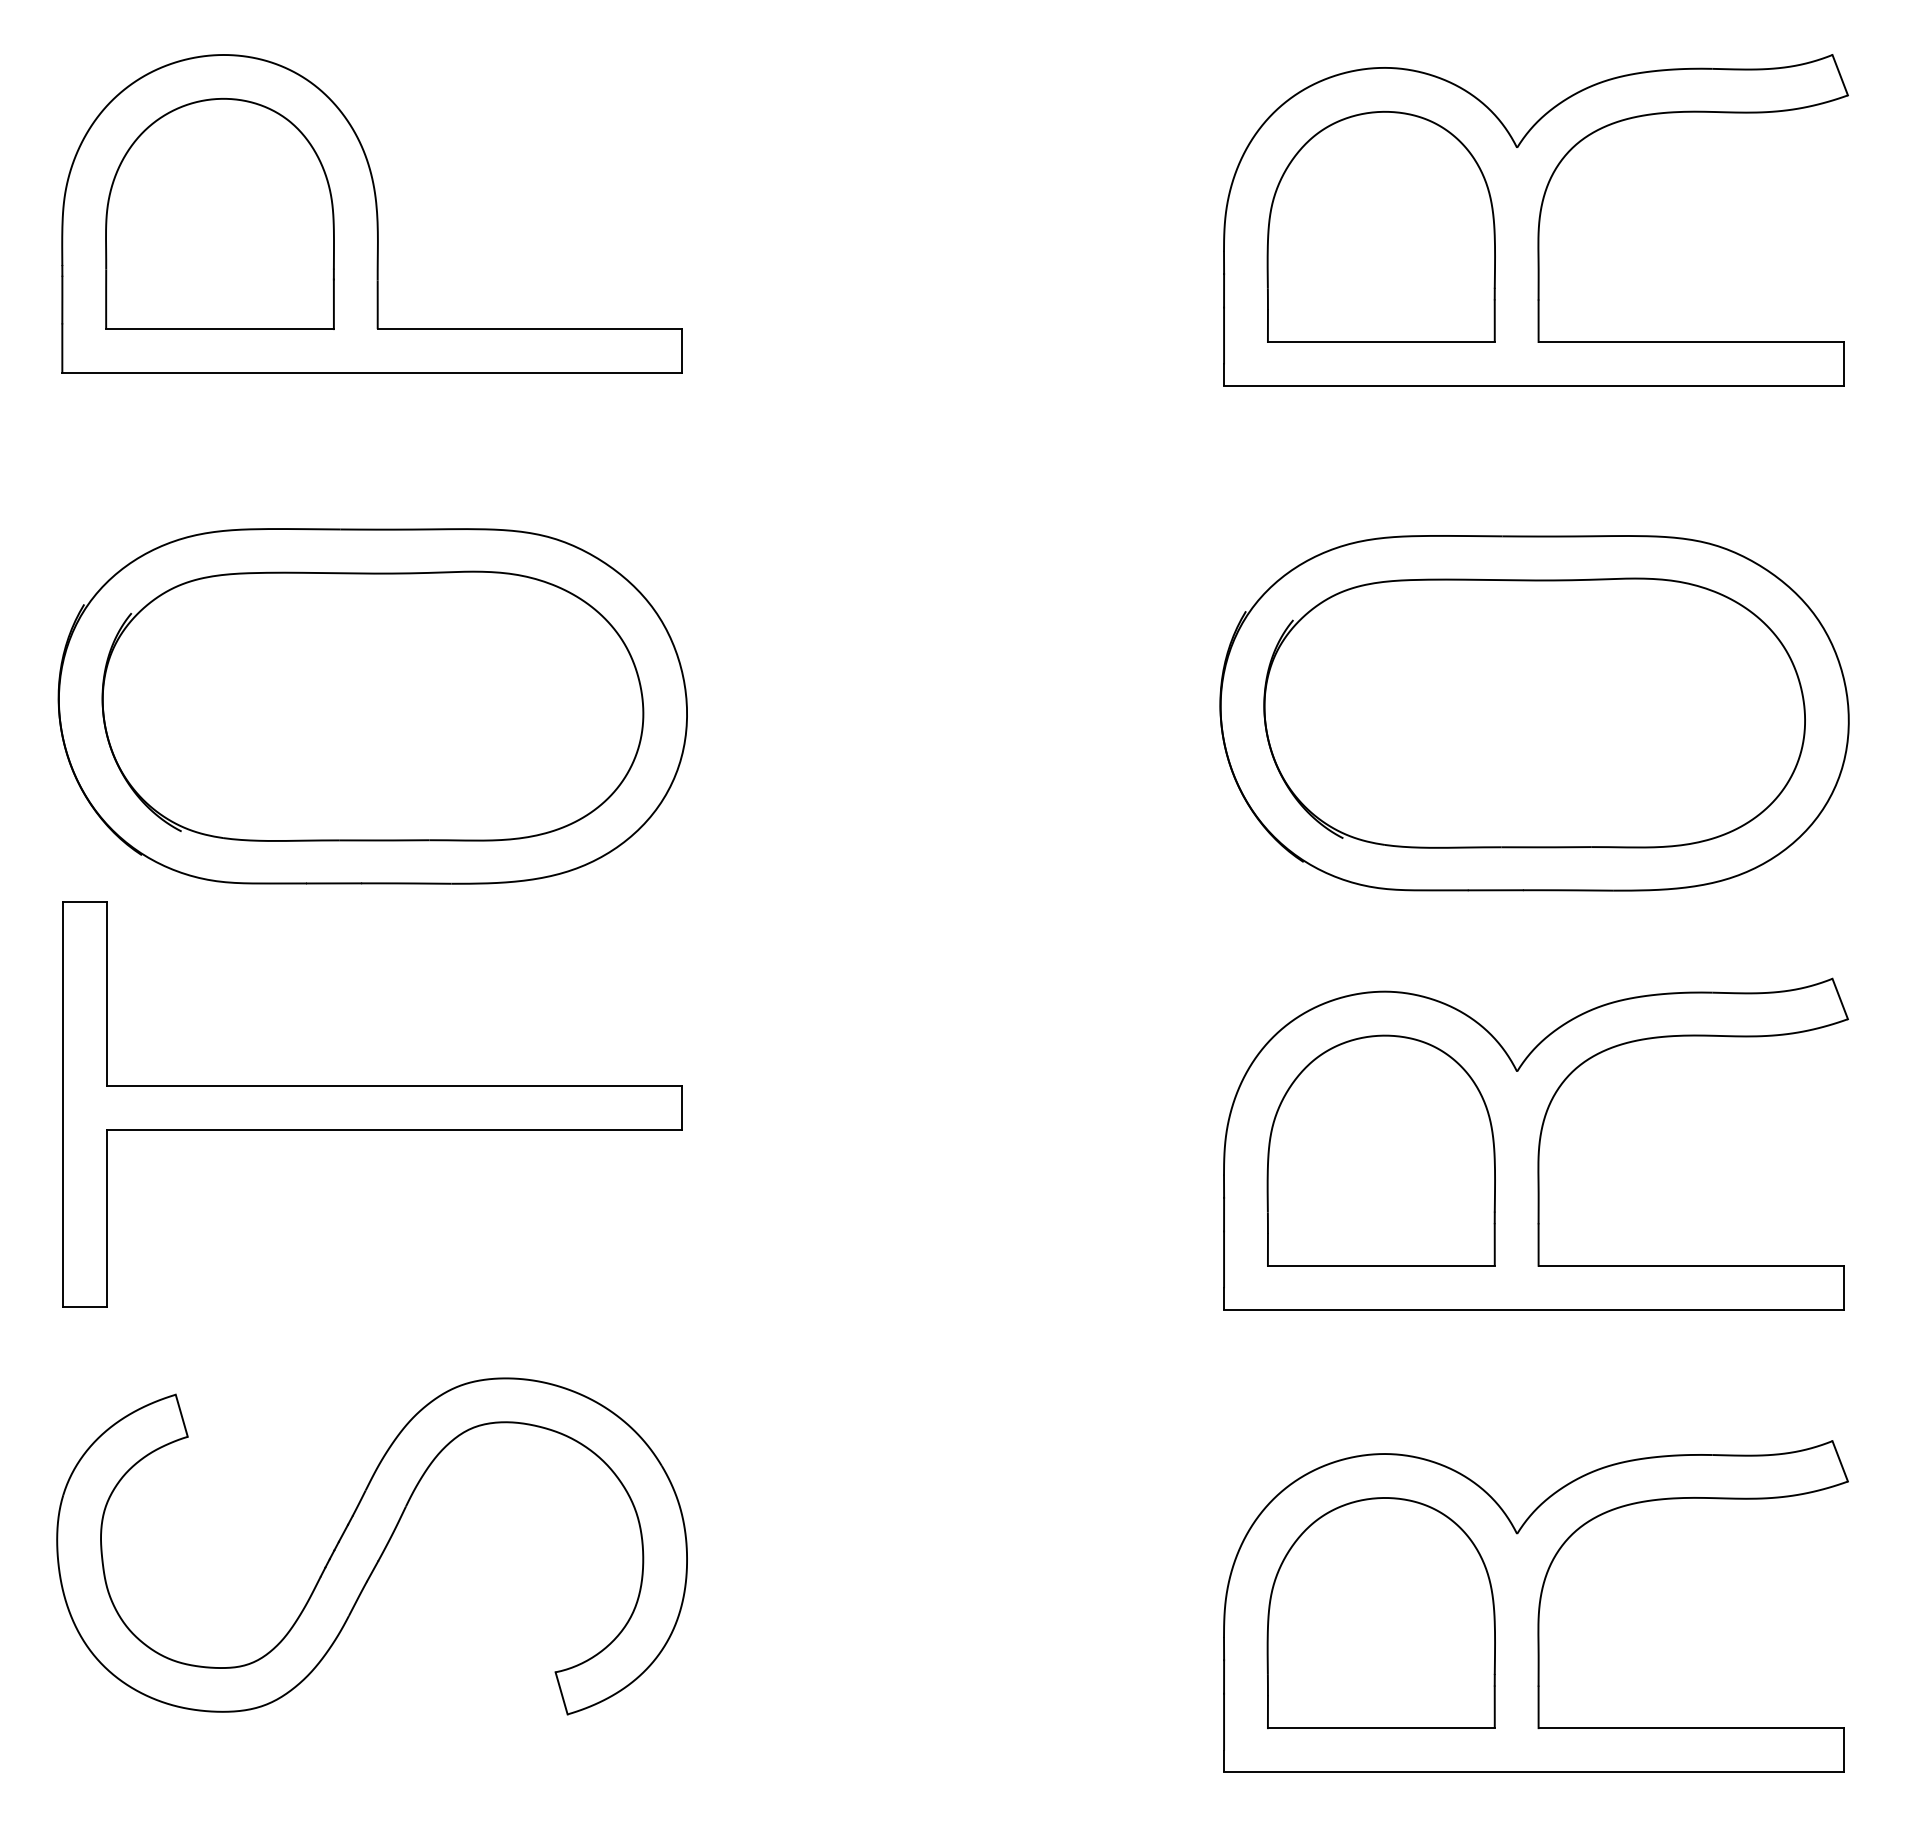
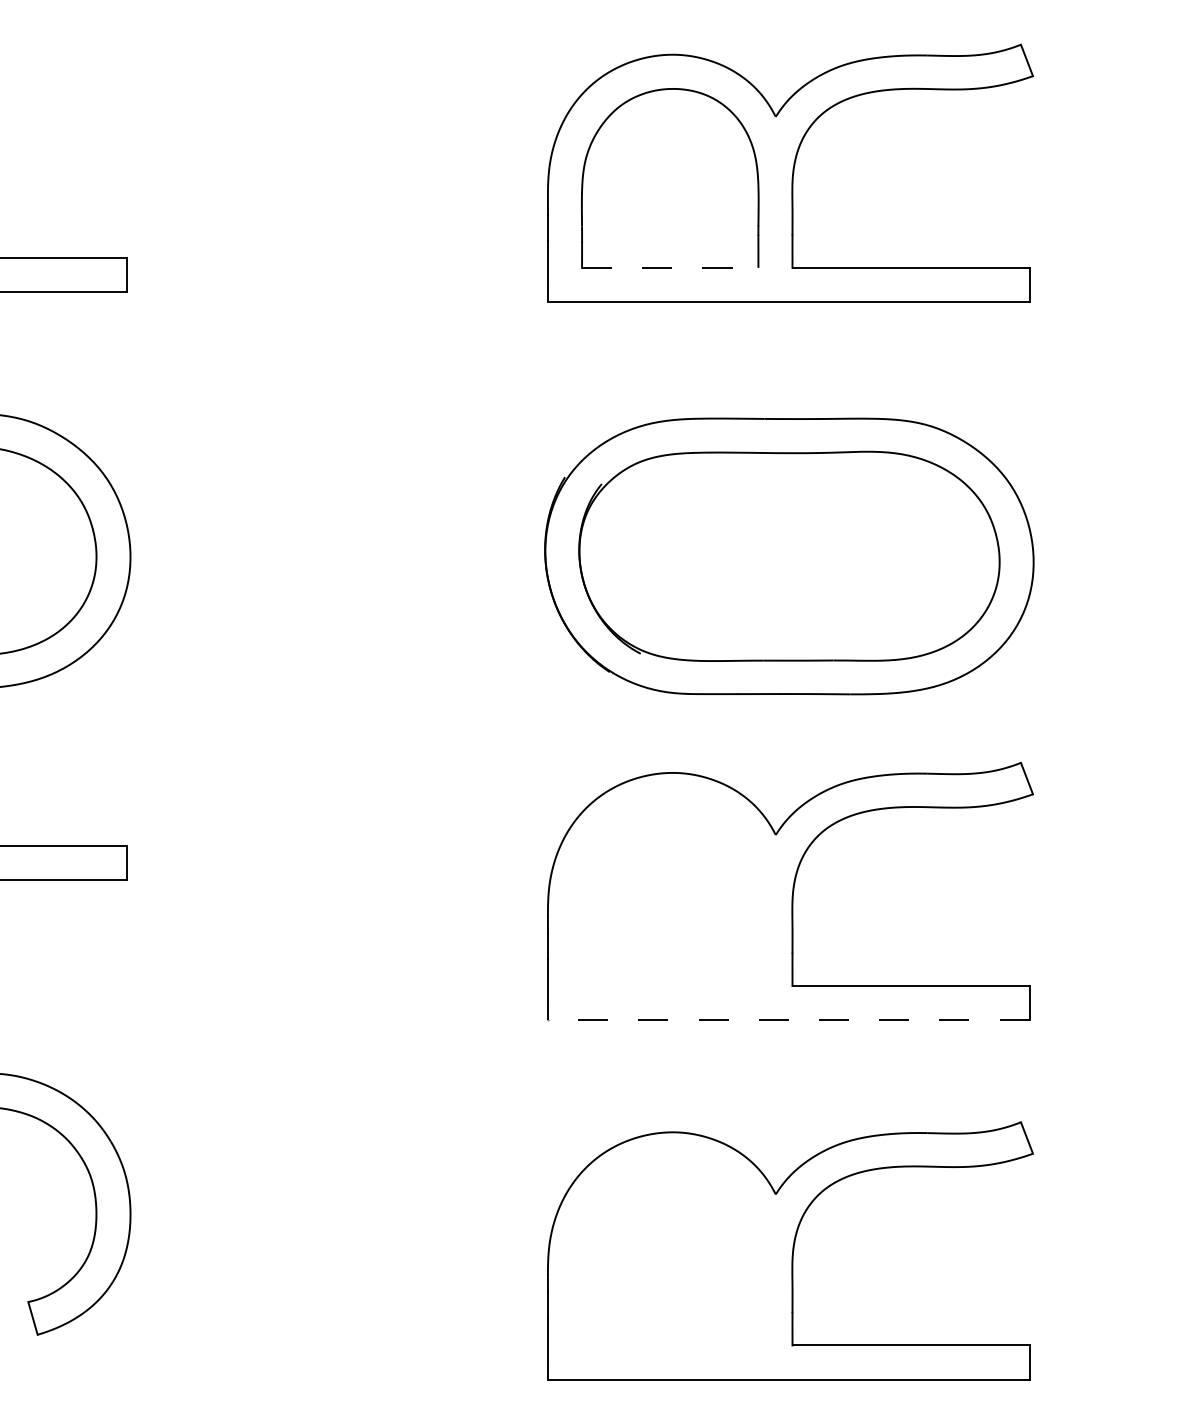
line: (1381, 342) -> (670, 268), solid -> dashed
part: (1380, 1150) -> (669, 896), removed
line: (1533, 1309) -> (788, 1019), solid -> dashed
part: (1380, 1613) -> (669, 1256), removed

